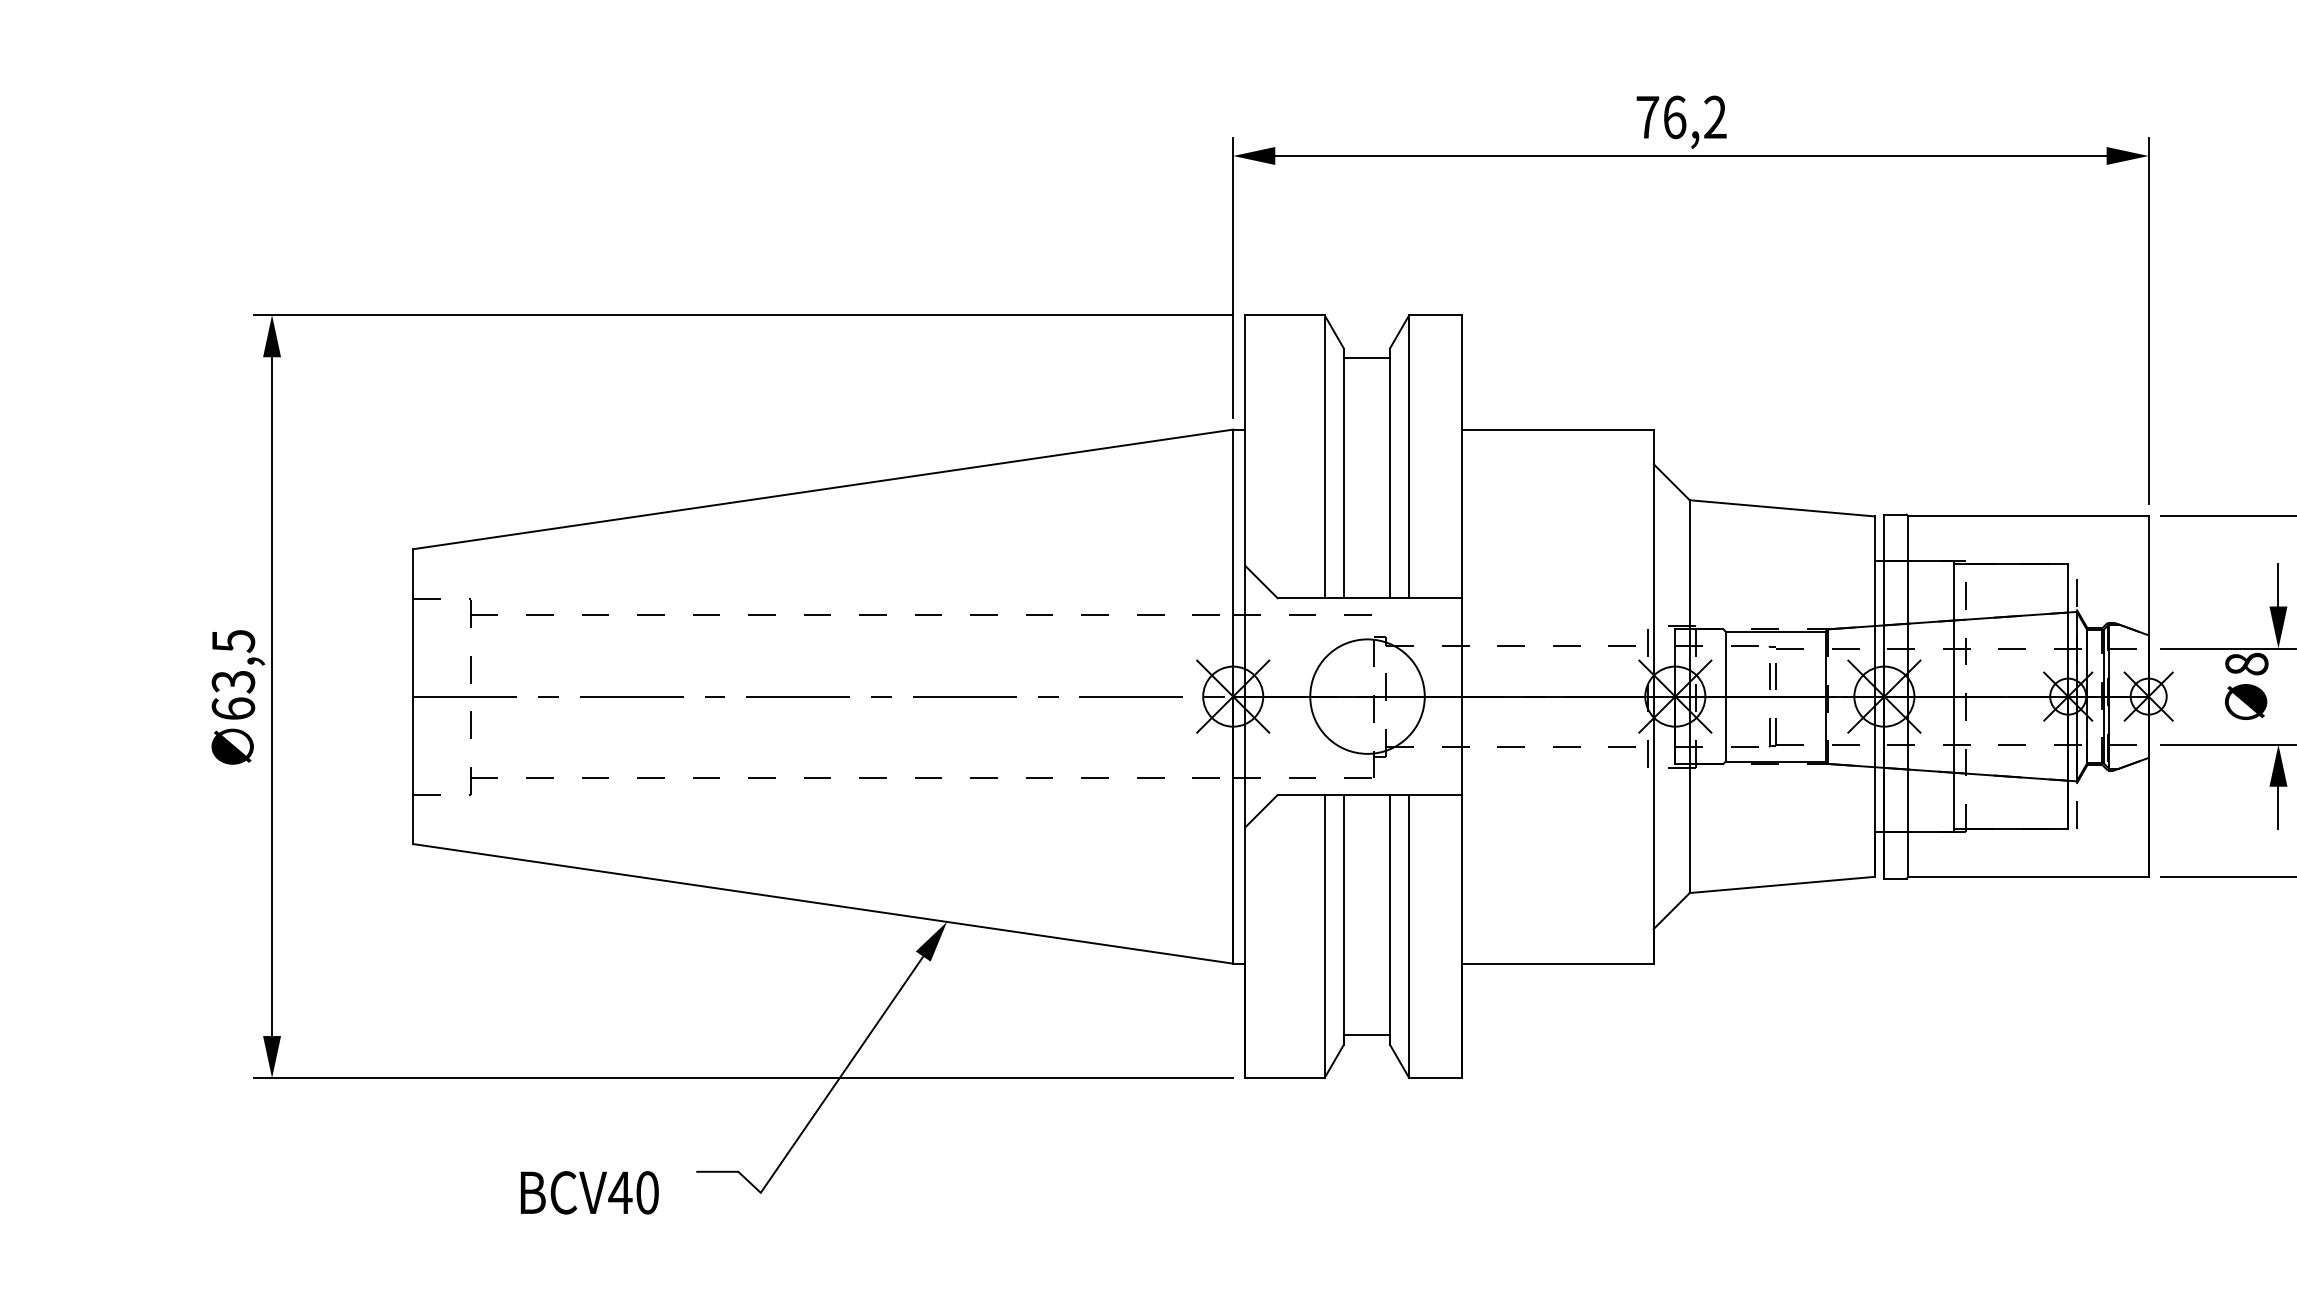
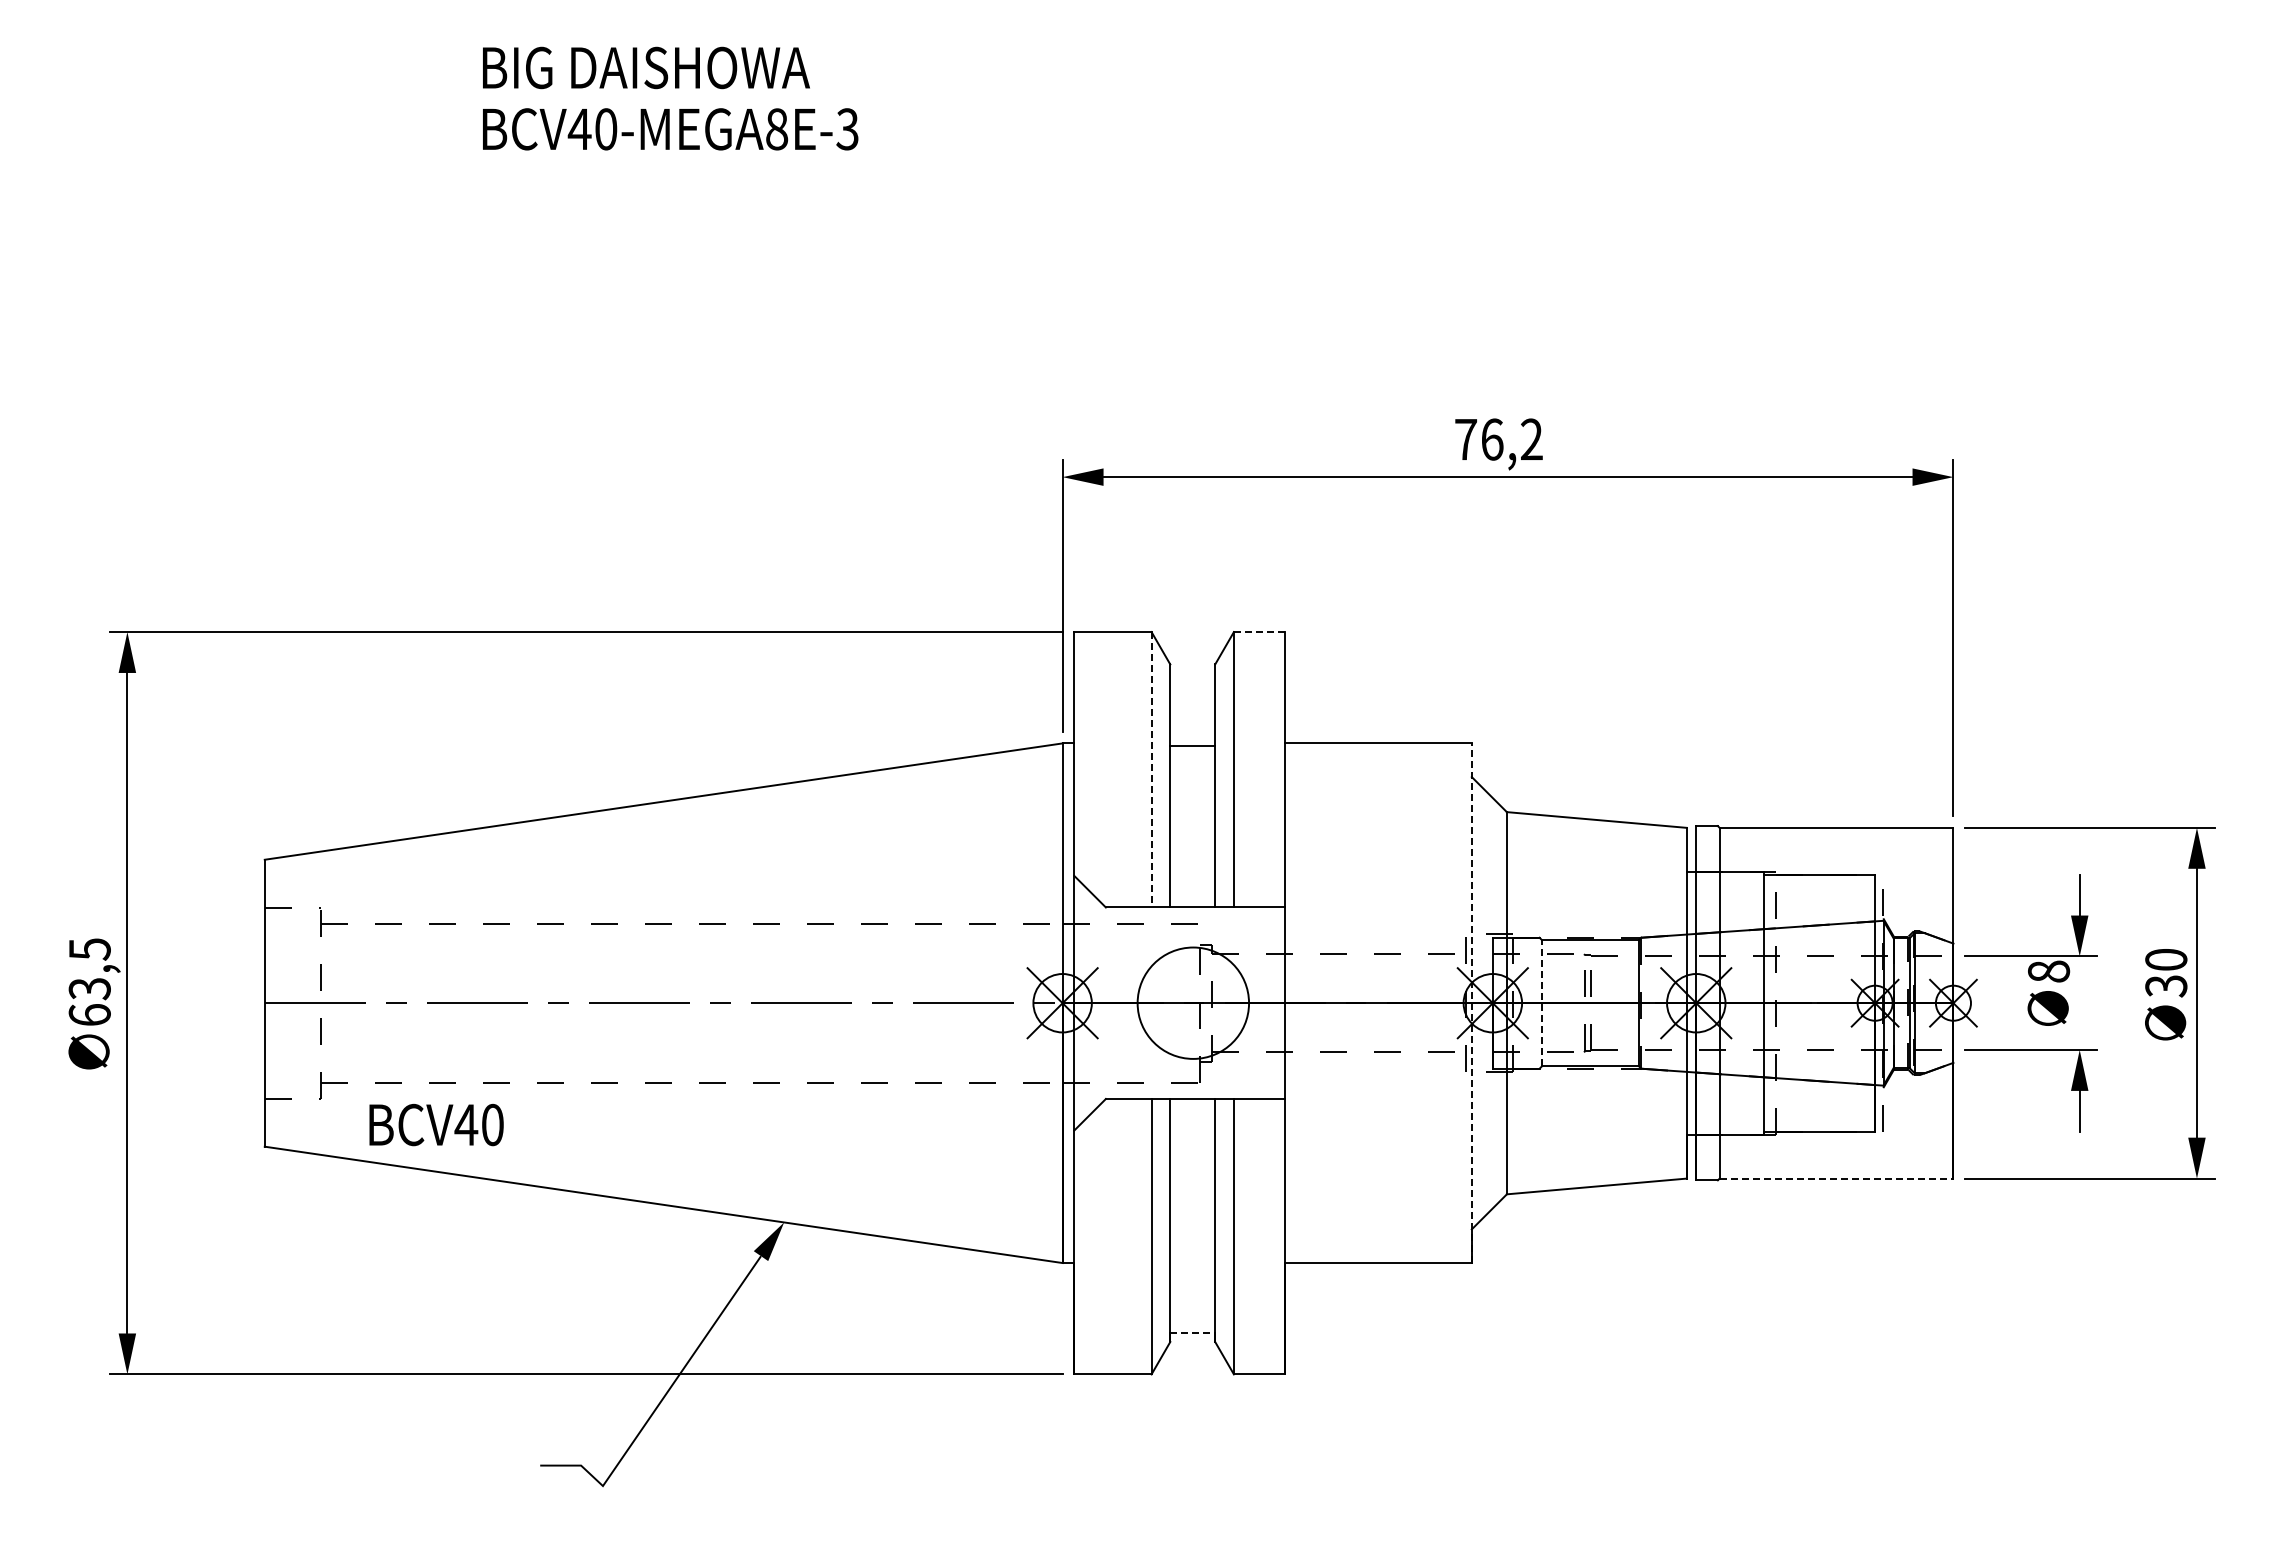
line: (1435, 315) -> (1259, 632), solid -> dashed
line: (1366, 357) -> (1192, 745), moved
line: (1324, 456) -> (1151, 769), solid -> dashed
line: (1725, 695) -> (1541, 1002), solid -> dashed
line: (1653, 696) -> (1471, 1003), solid -> dashed
line: (2028, 876) -> (1836, 1178), solid -> dashed
line: (1367, 1035) -> (1193, 1332), solid -> dashed
text: (589, 1193) -> (436, 1125), moved

